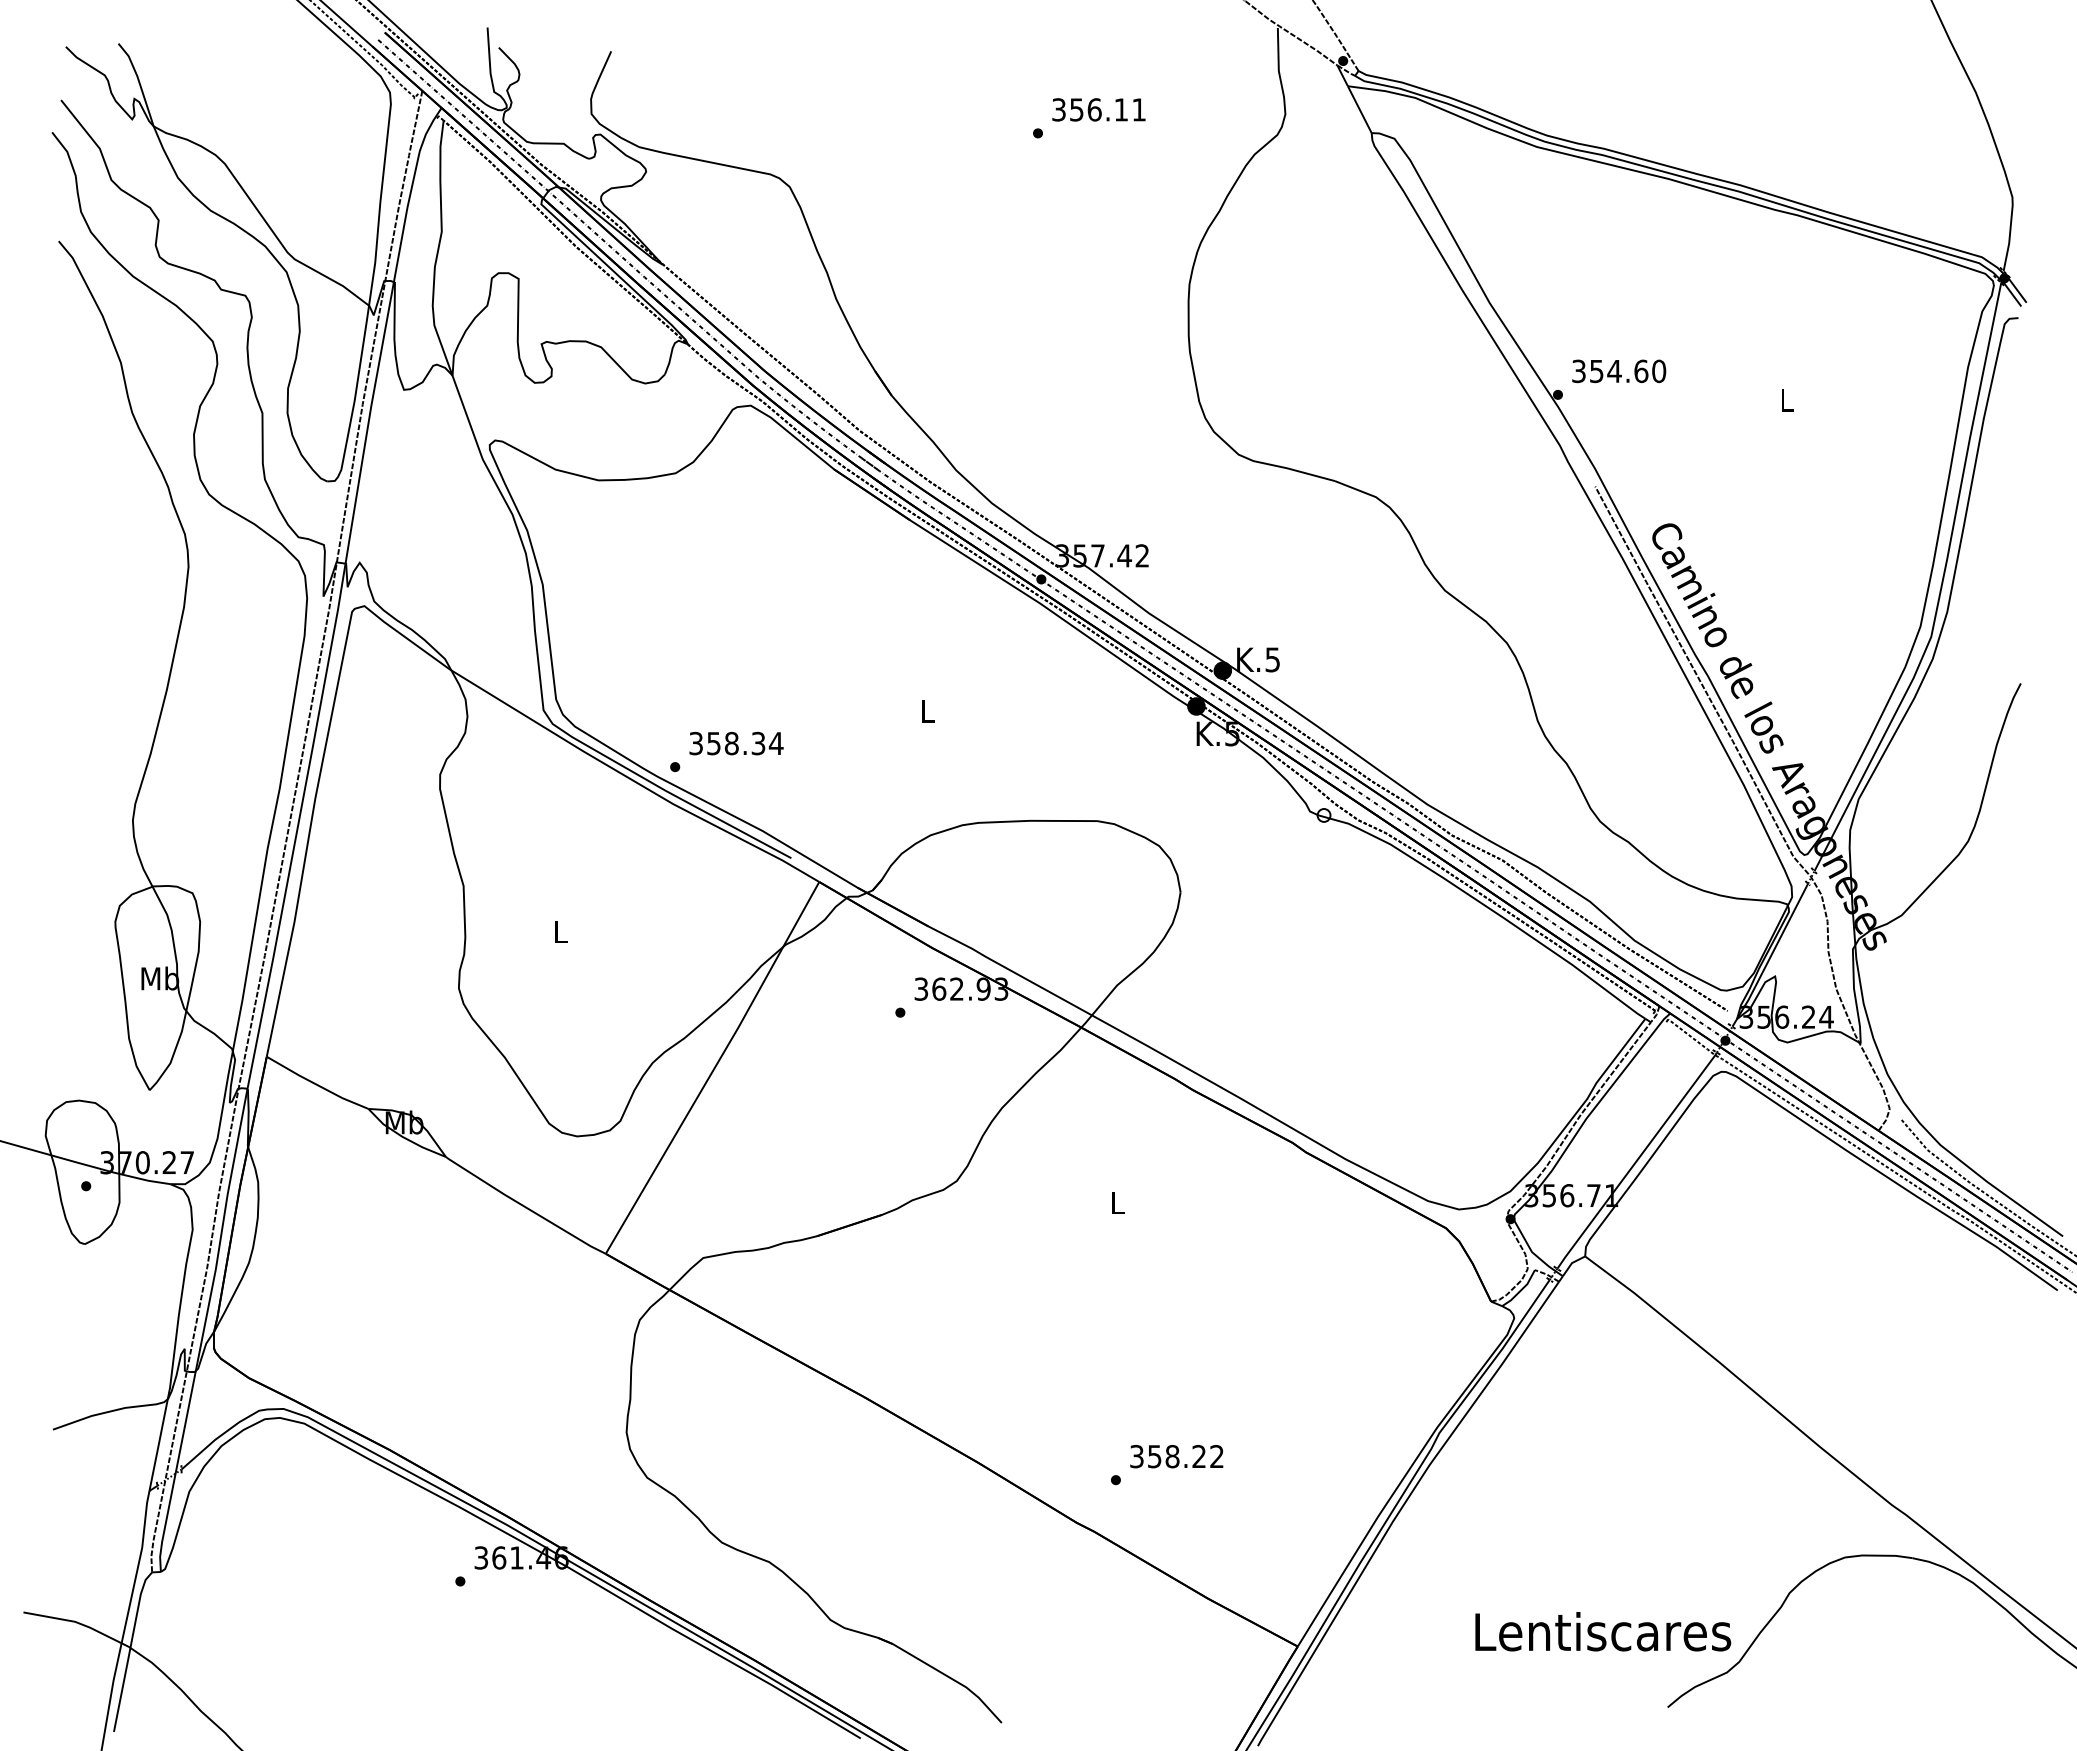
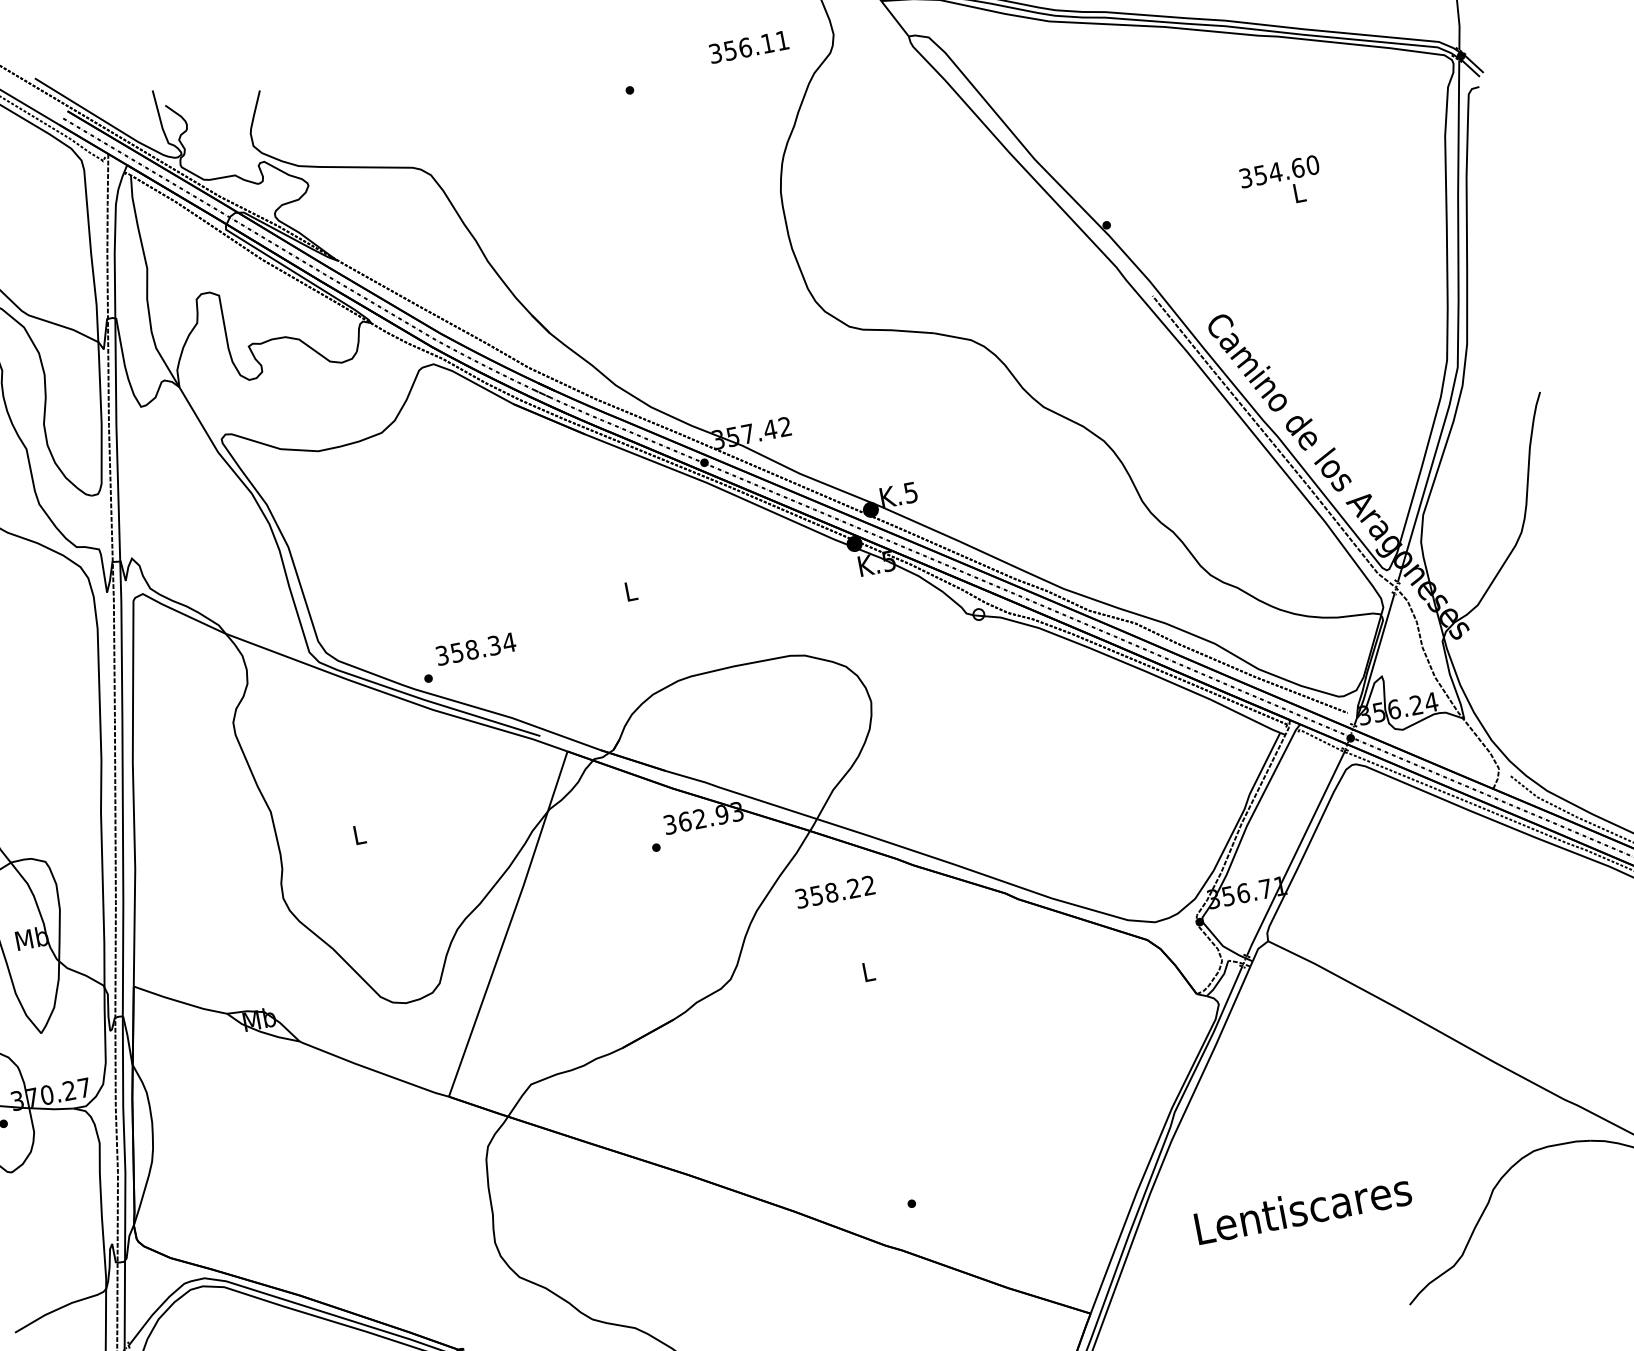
text: (1098, 109) -> (748, 46), moved
text: (1619, 371) -> (1279, 171), moved
text: (1176, 1456) -> (834, 892), moved
text: (1603, 1631) -> (1303, 1208), moved

